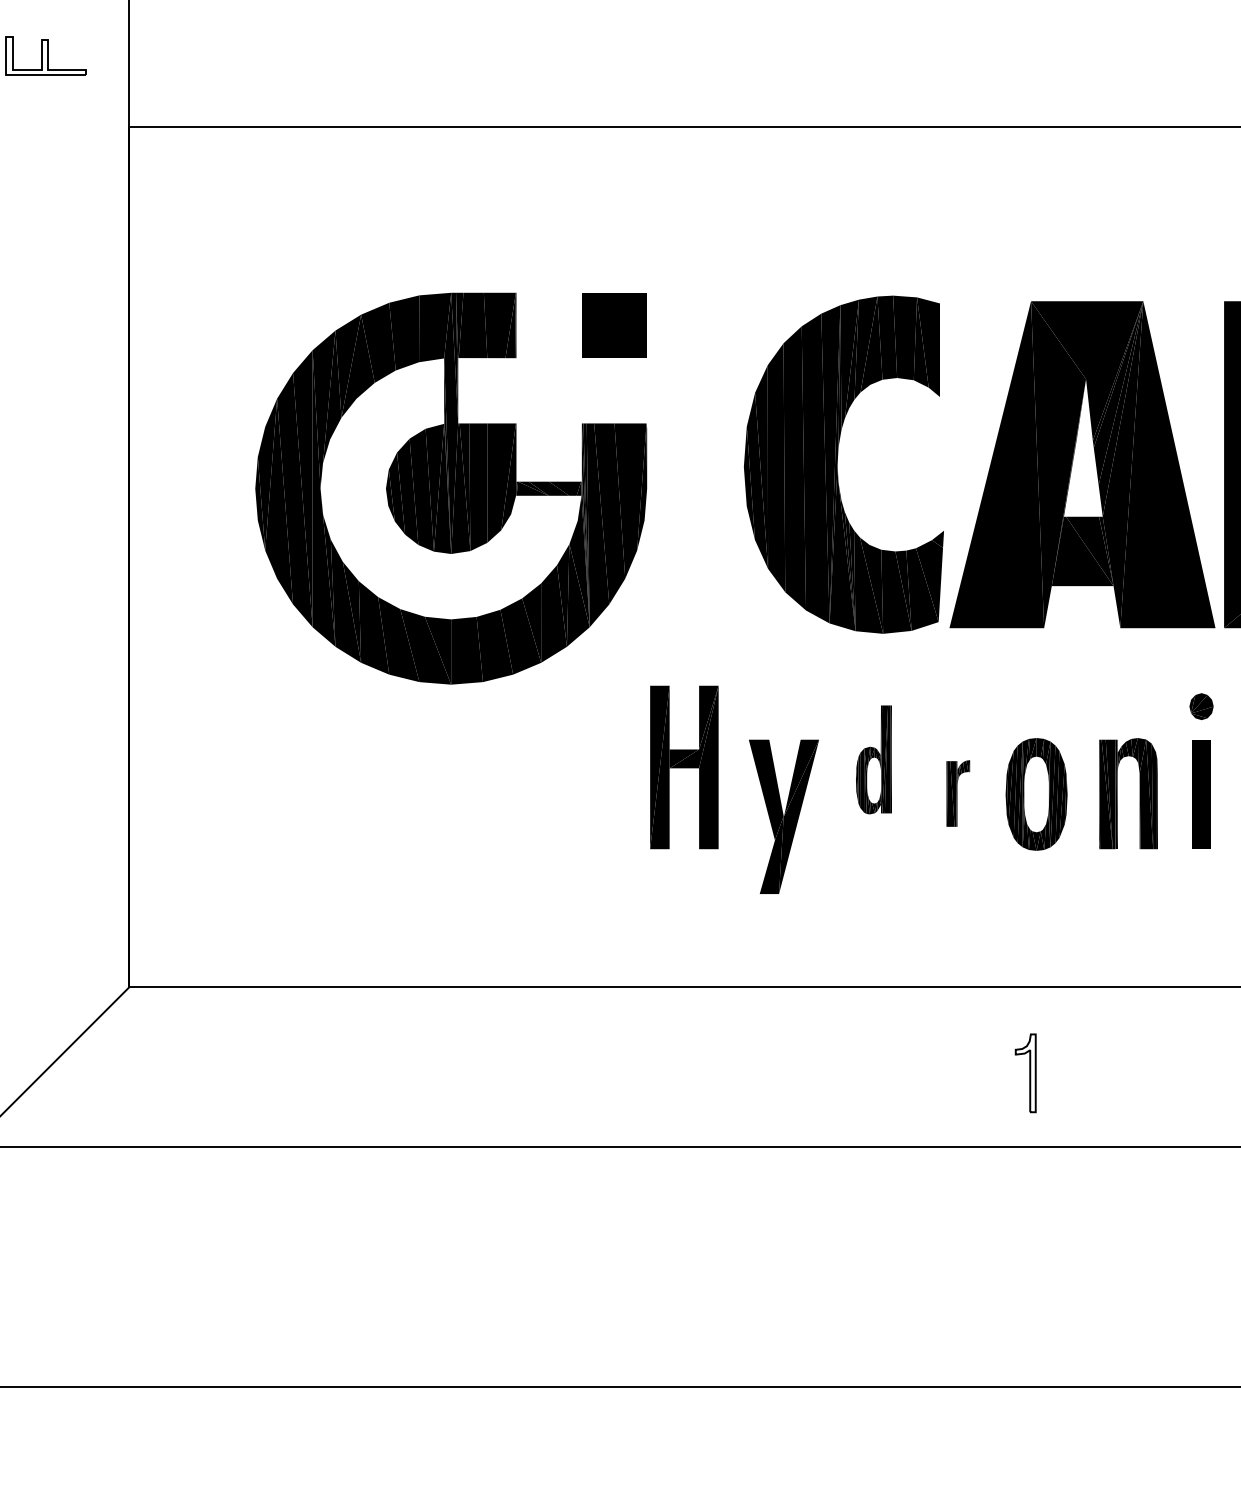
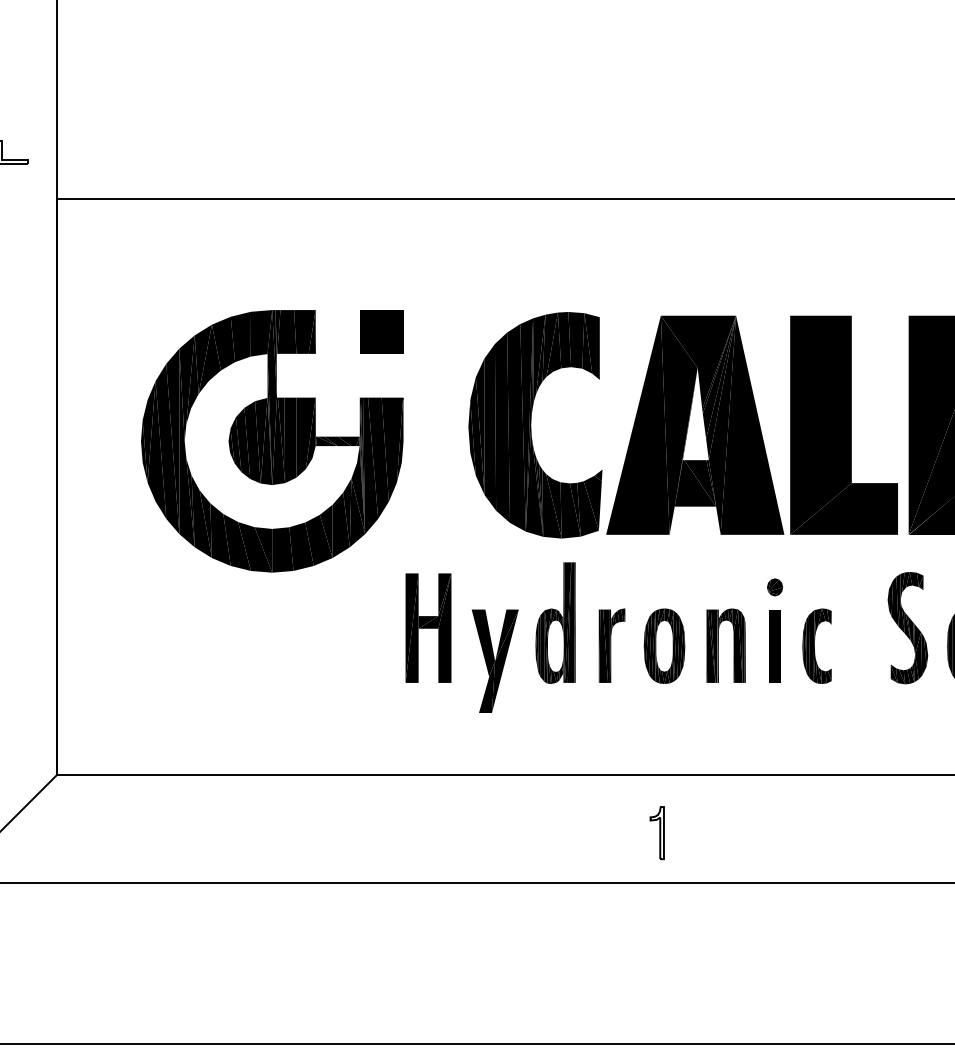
part: (873, 759) -> (555, 622), size x1.67
part: (957, 793) -> (611, 645), size x1.67

